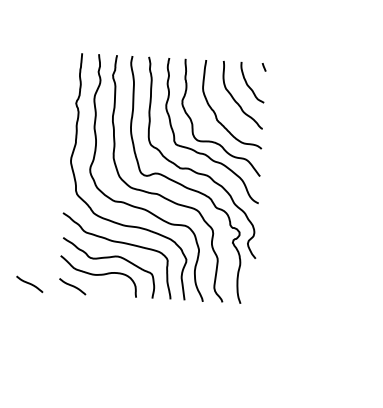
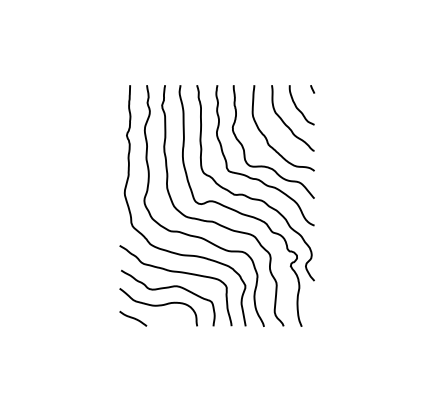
curve: (30, 284) -> (90, 318), removed

